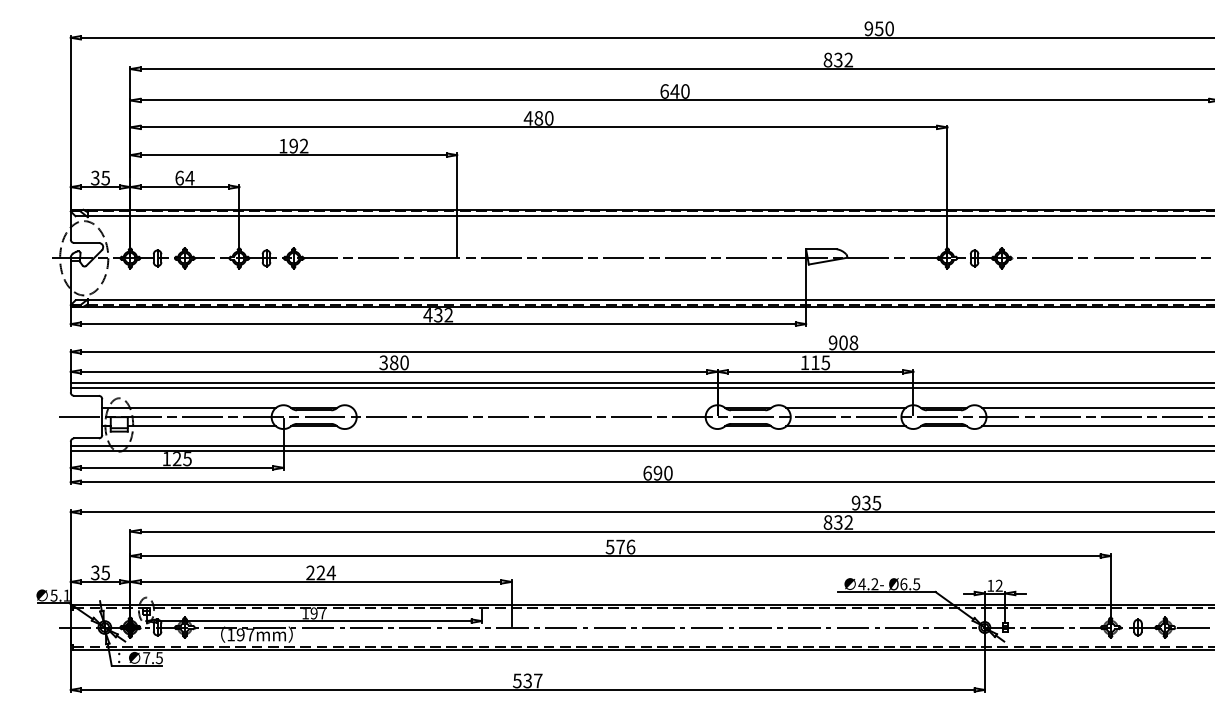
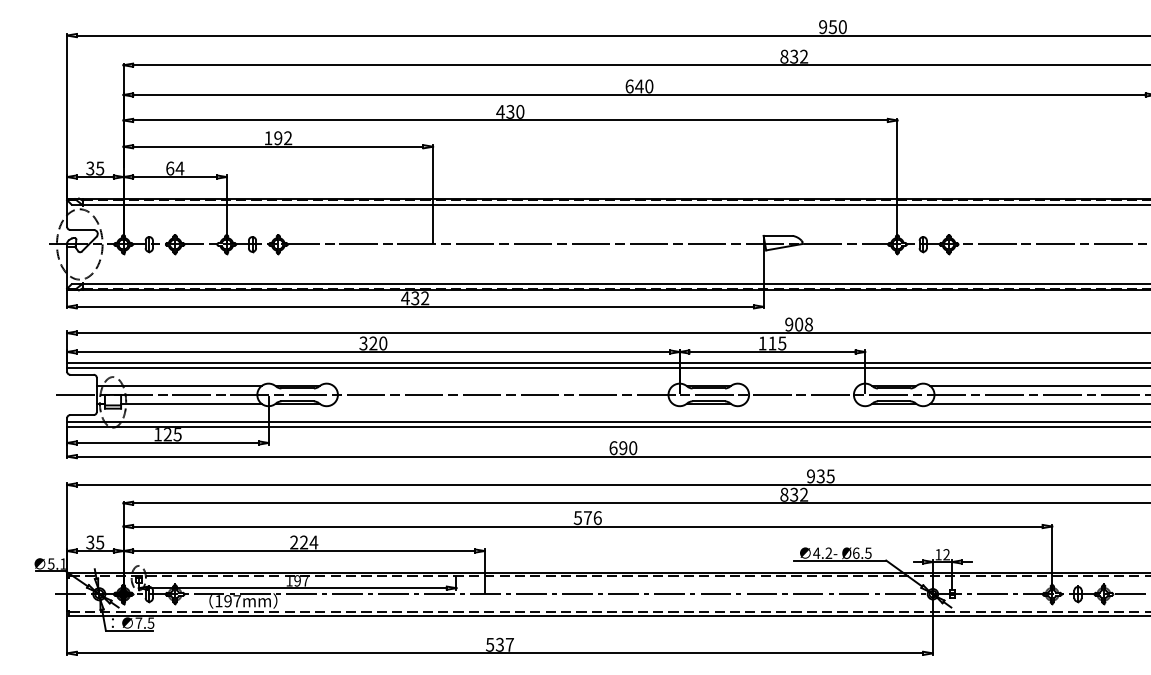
text: (538, 118) -> (510, 112), 480 -> 430
text: (393, 362) -> (372, 343), 380 -> 320
line: (845, 407) -> (800, 385), removed
line: (845, 426) -> (800, 403), removed

